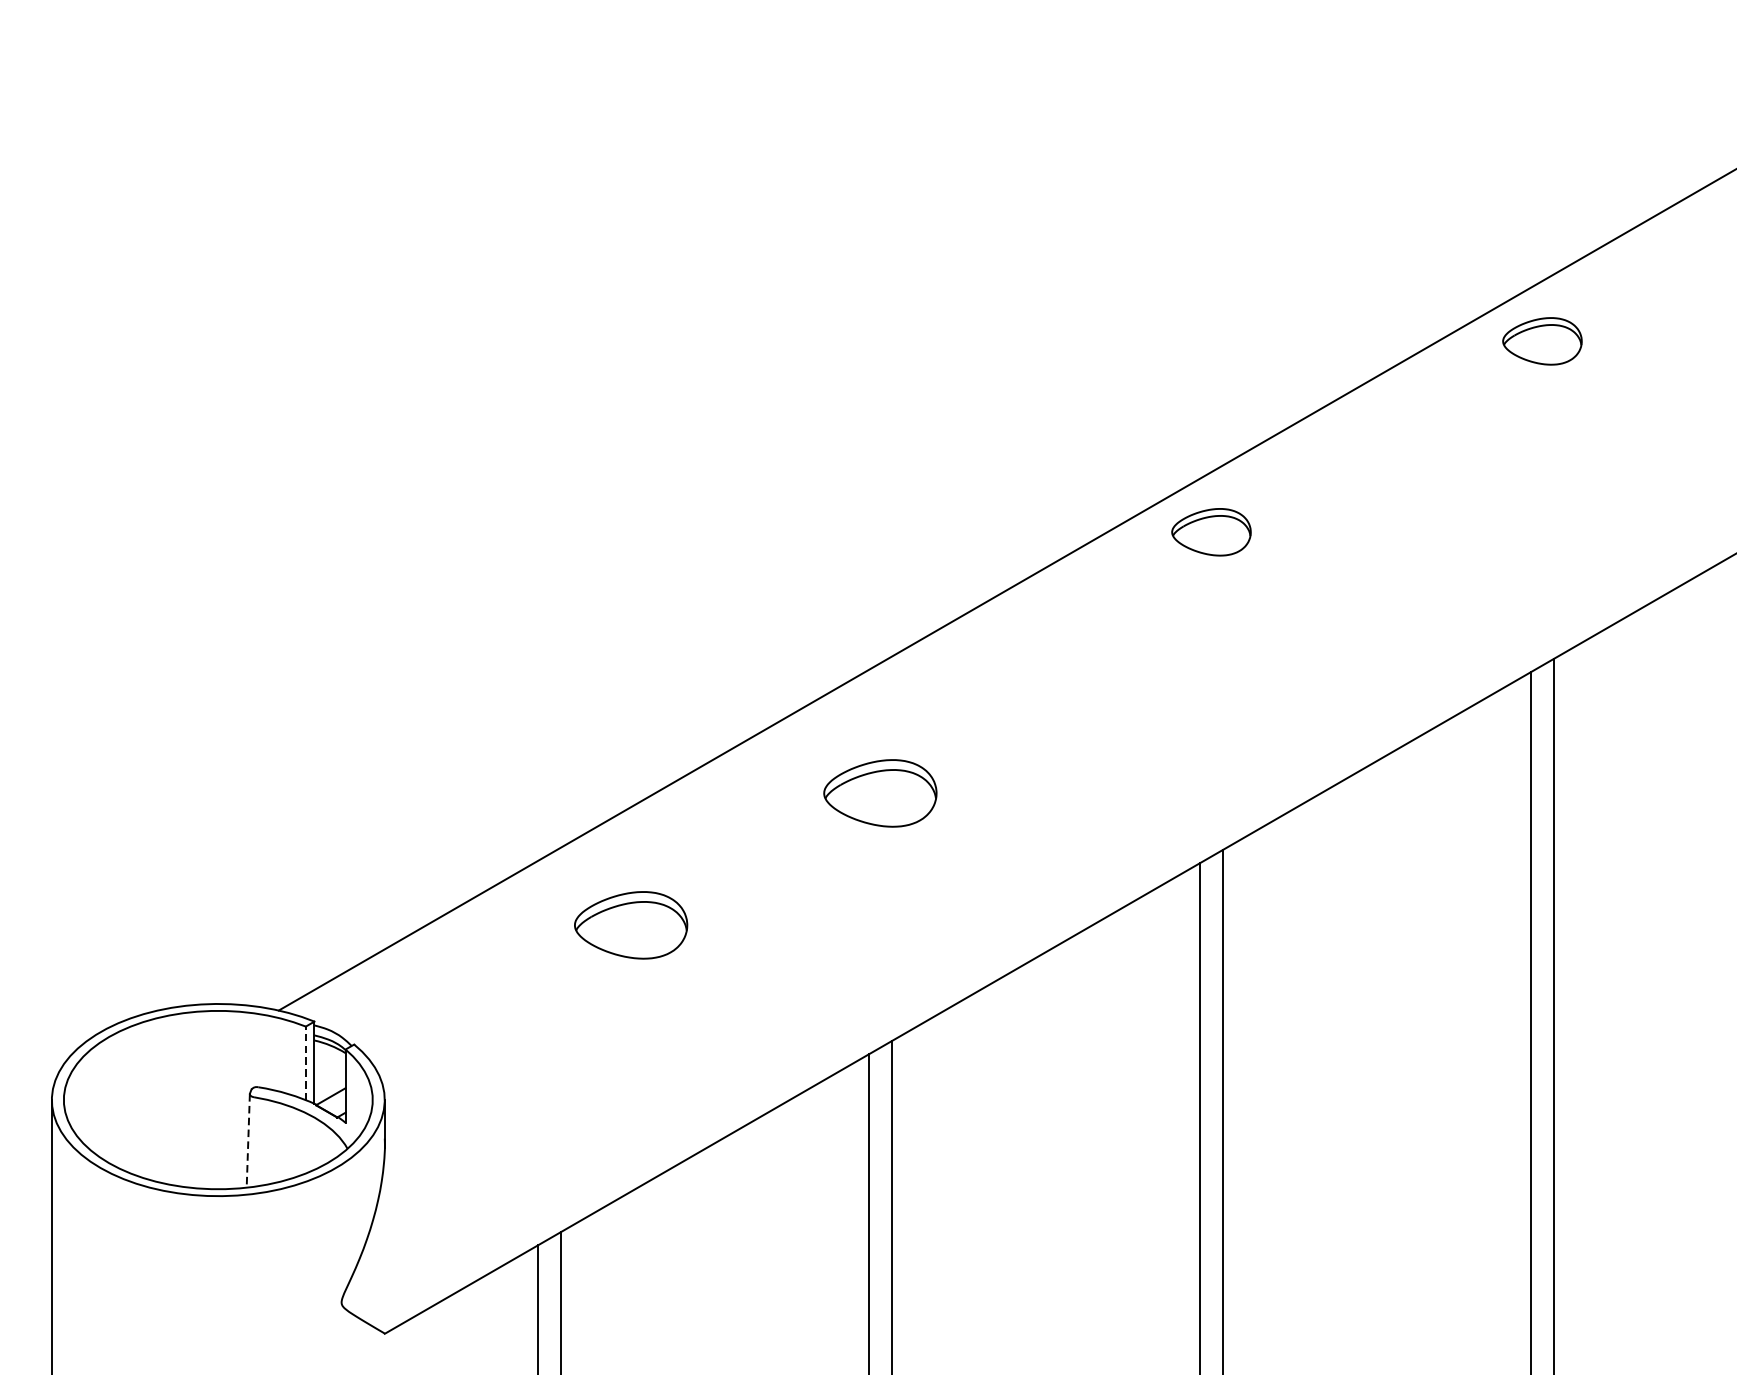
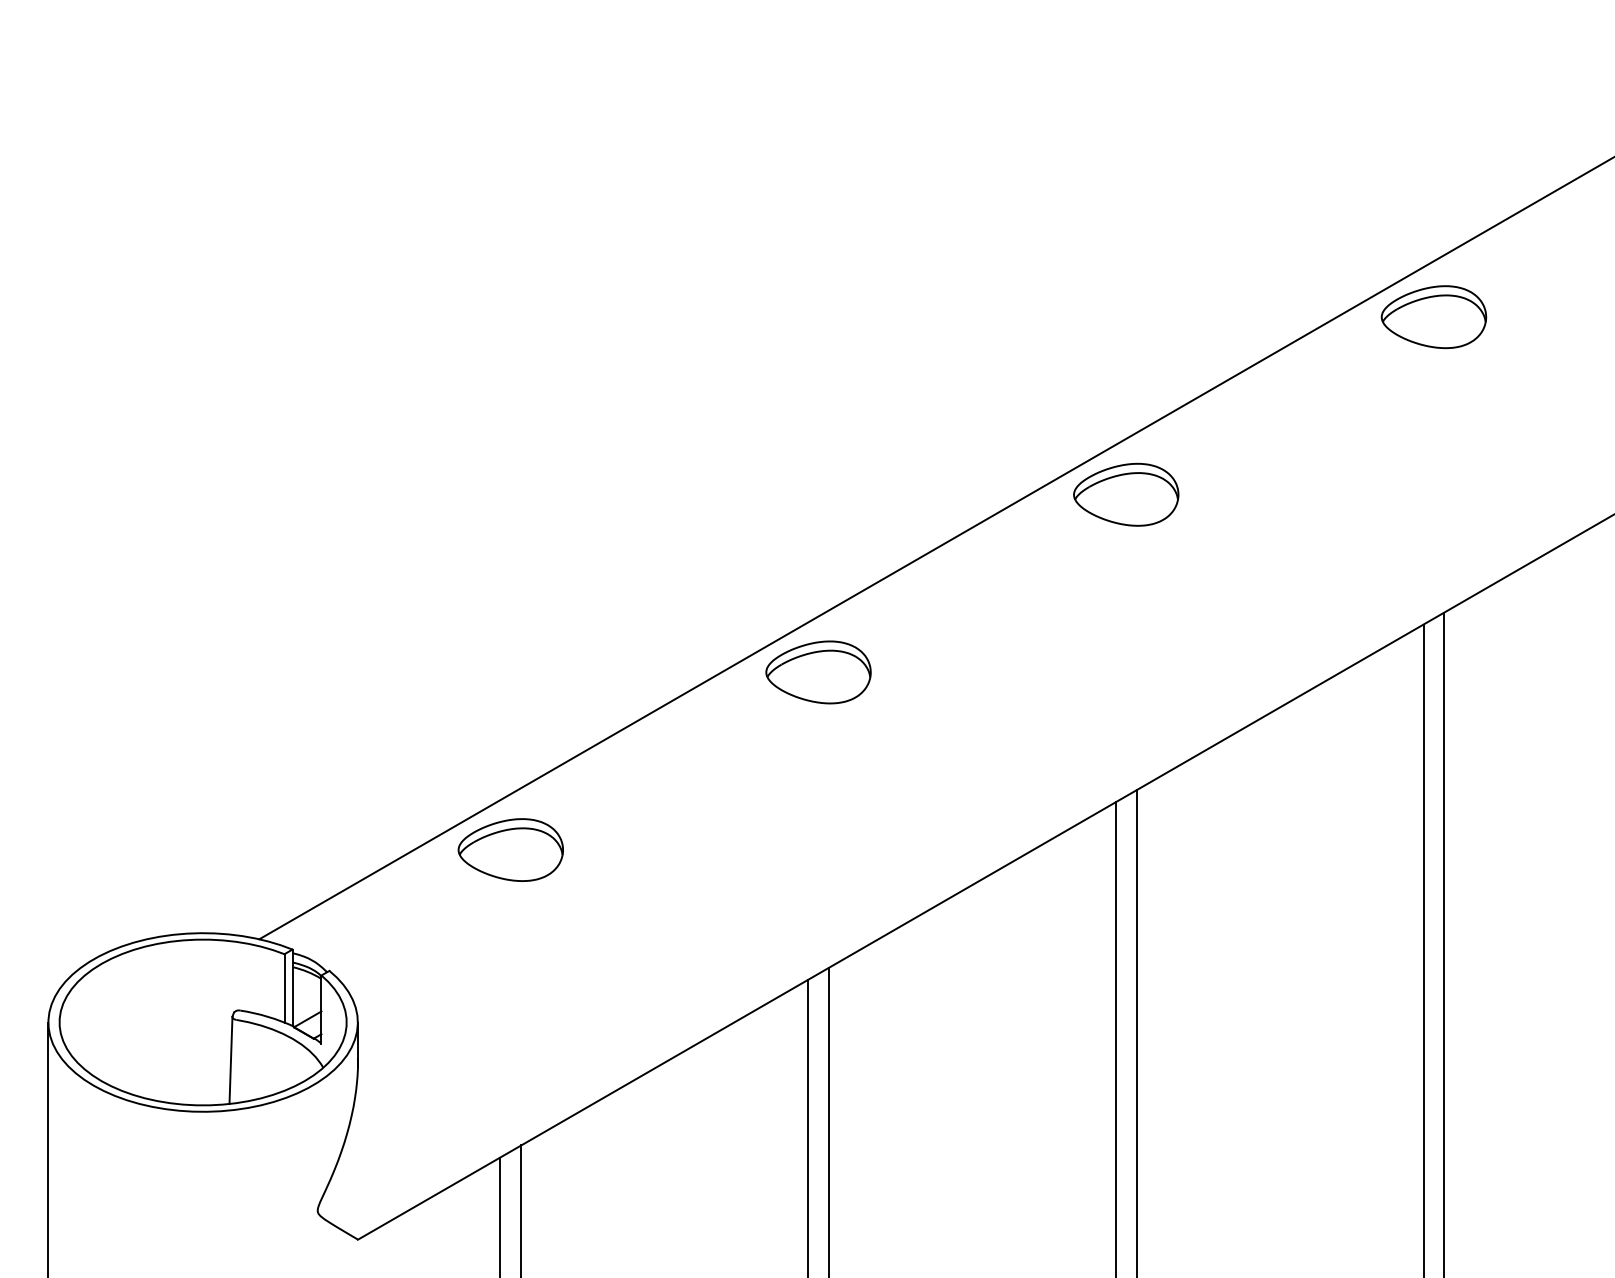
part: (1541, 341) -> (1433, 317), size x1.43
part: (1211, 532) -> (1126, 494), size x1.43
part: (880, 793) -> (818, 672), moved
part: (630, 924) -> (510, 849), moved
line: (305, 1063) -> (284, 988), dashed -> solid
line: (247, 1140) -> (230, 1060), dashed -> solid

